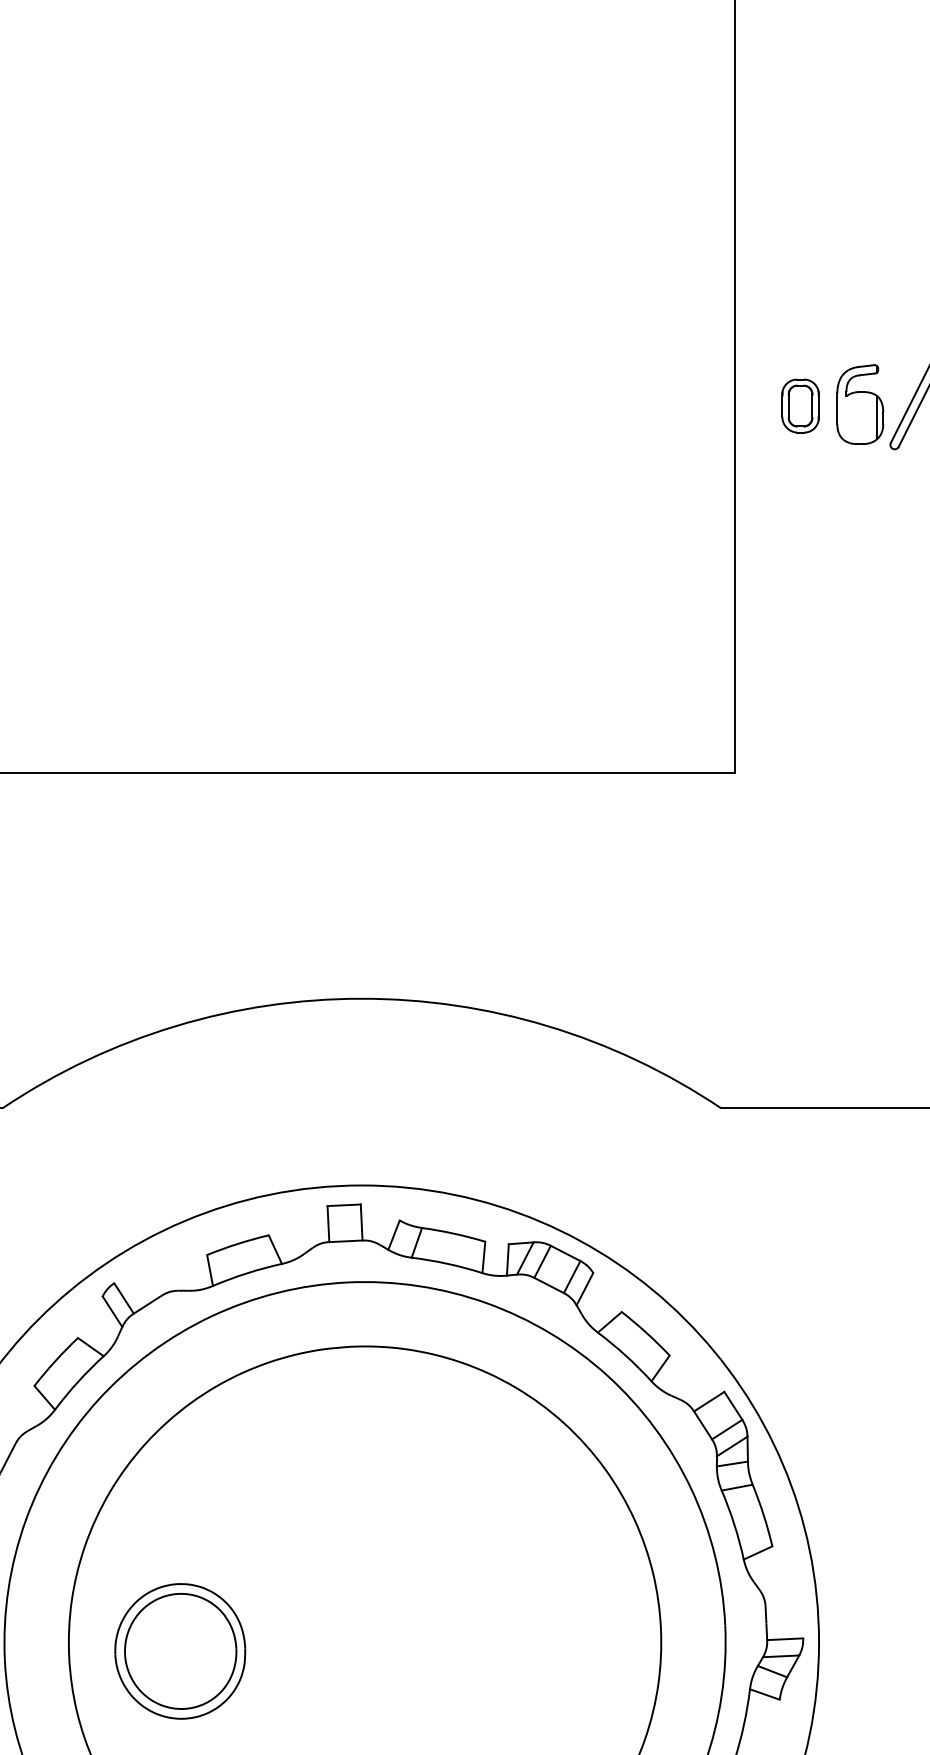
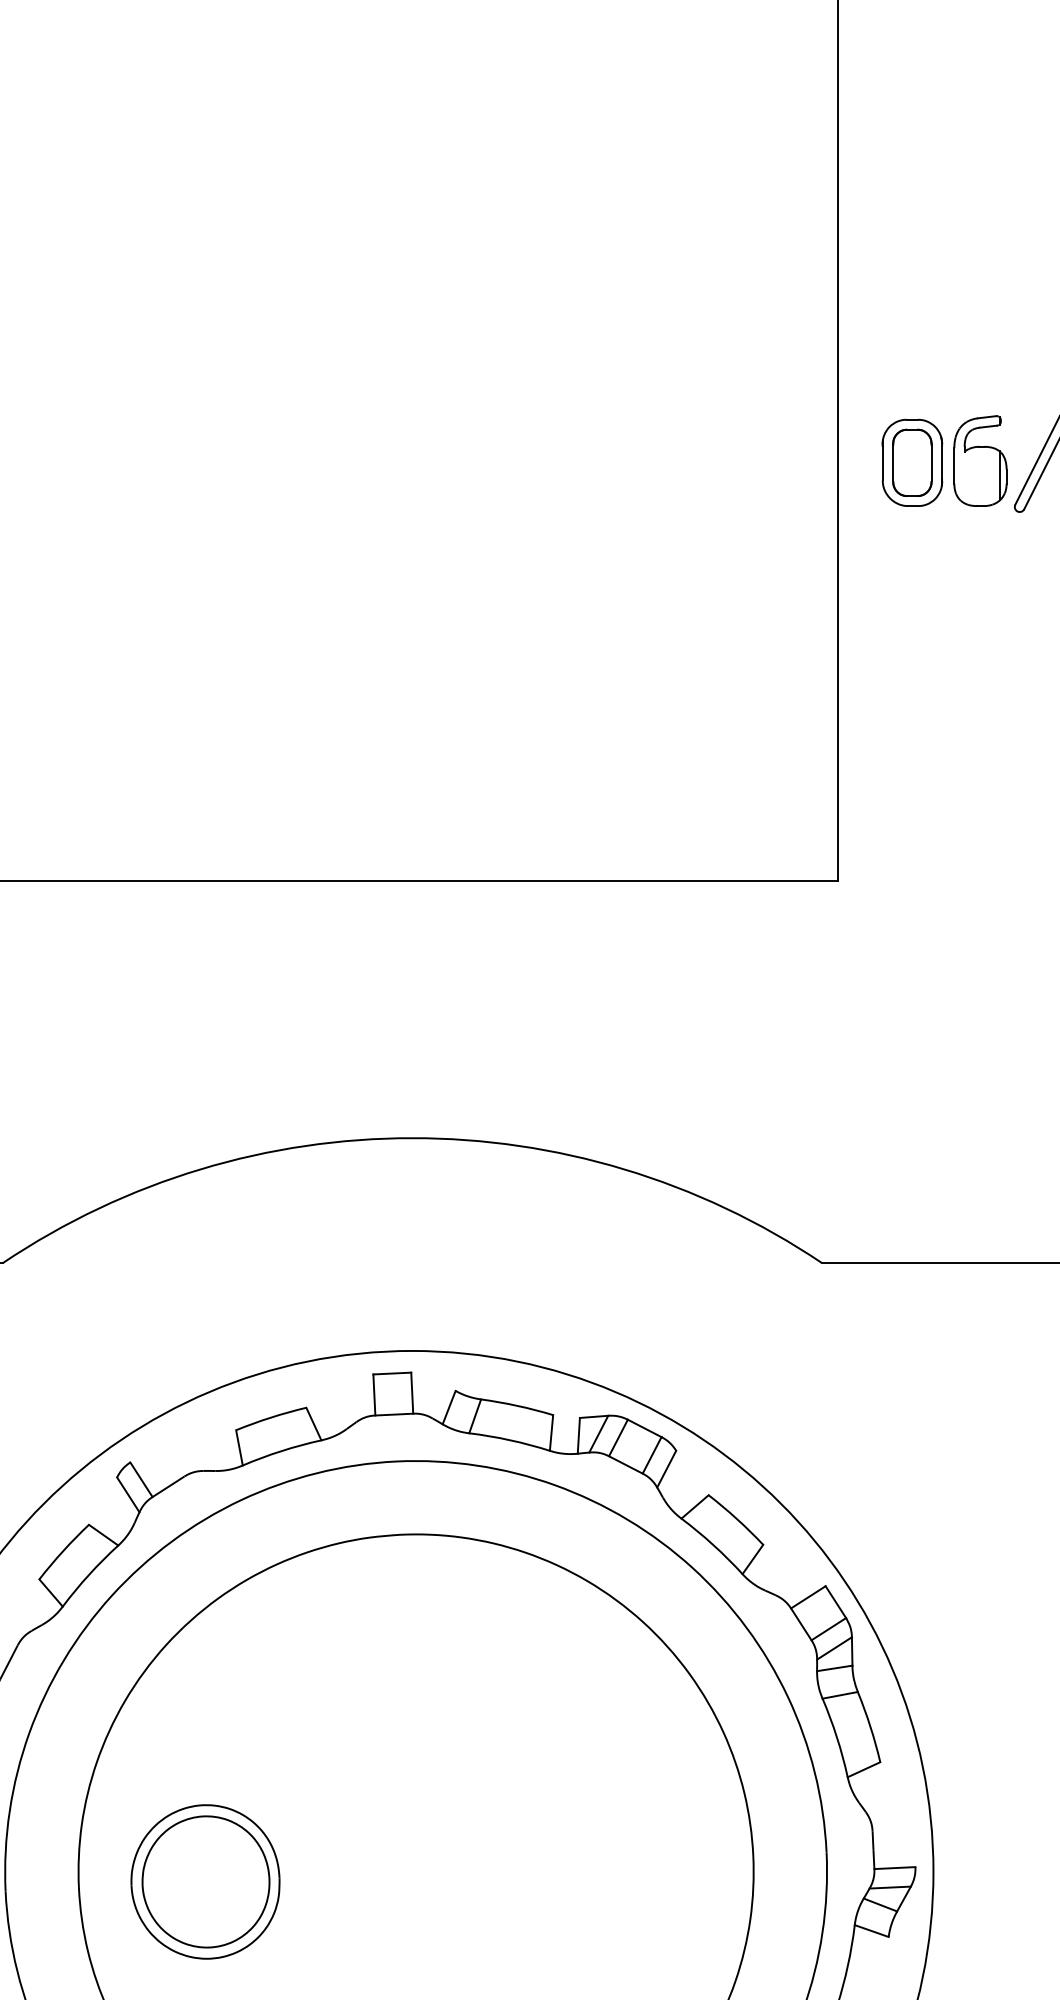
part: (800, 405) -> (912, 462), size x1.43

